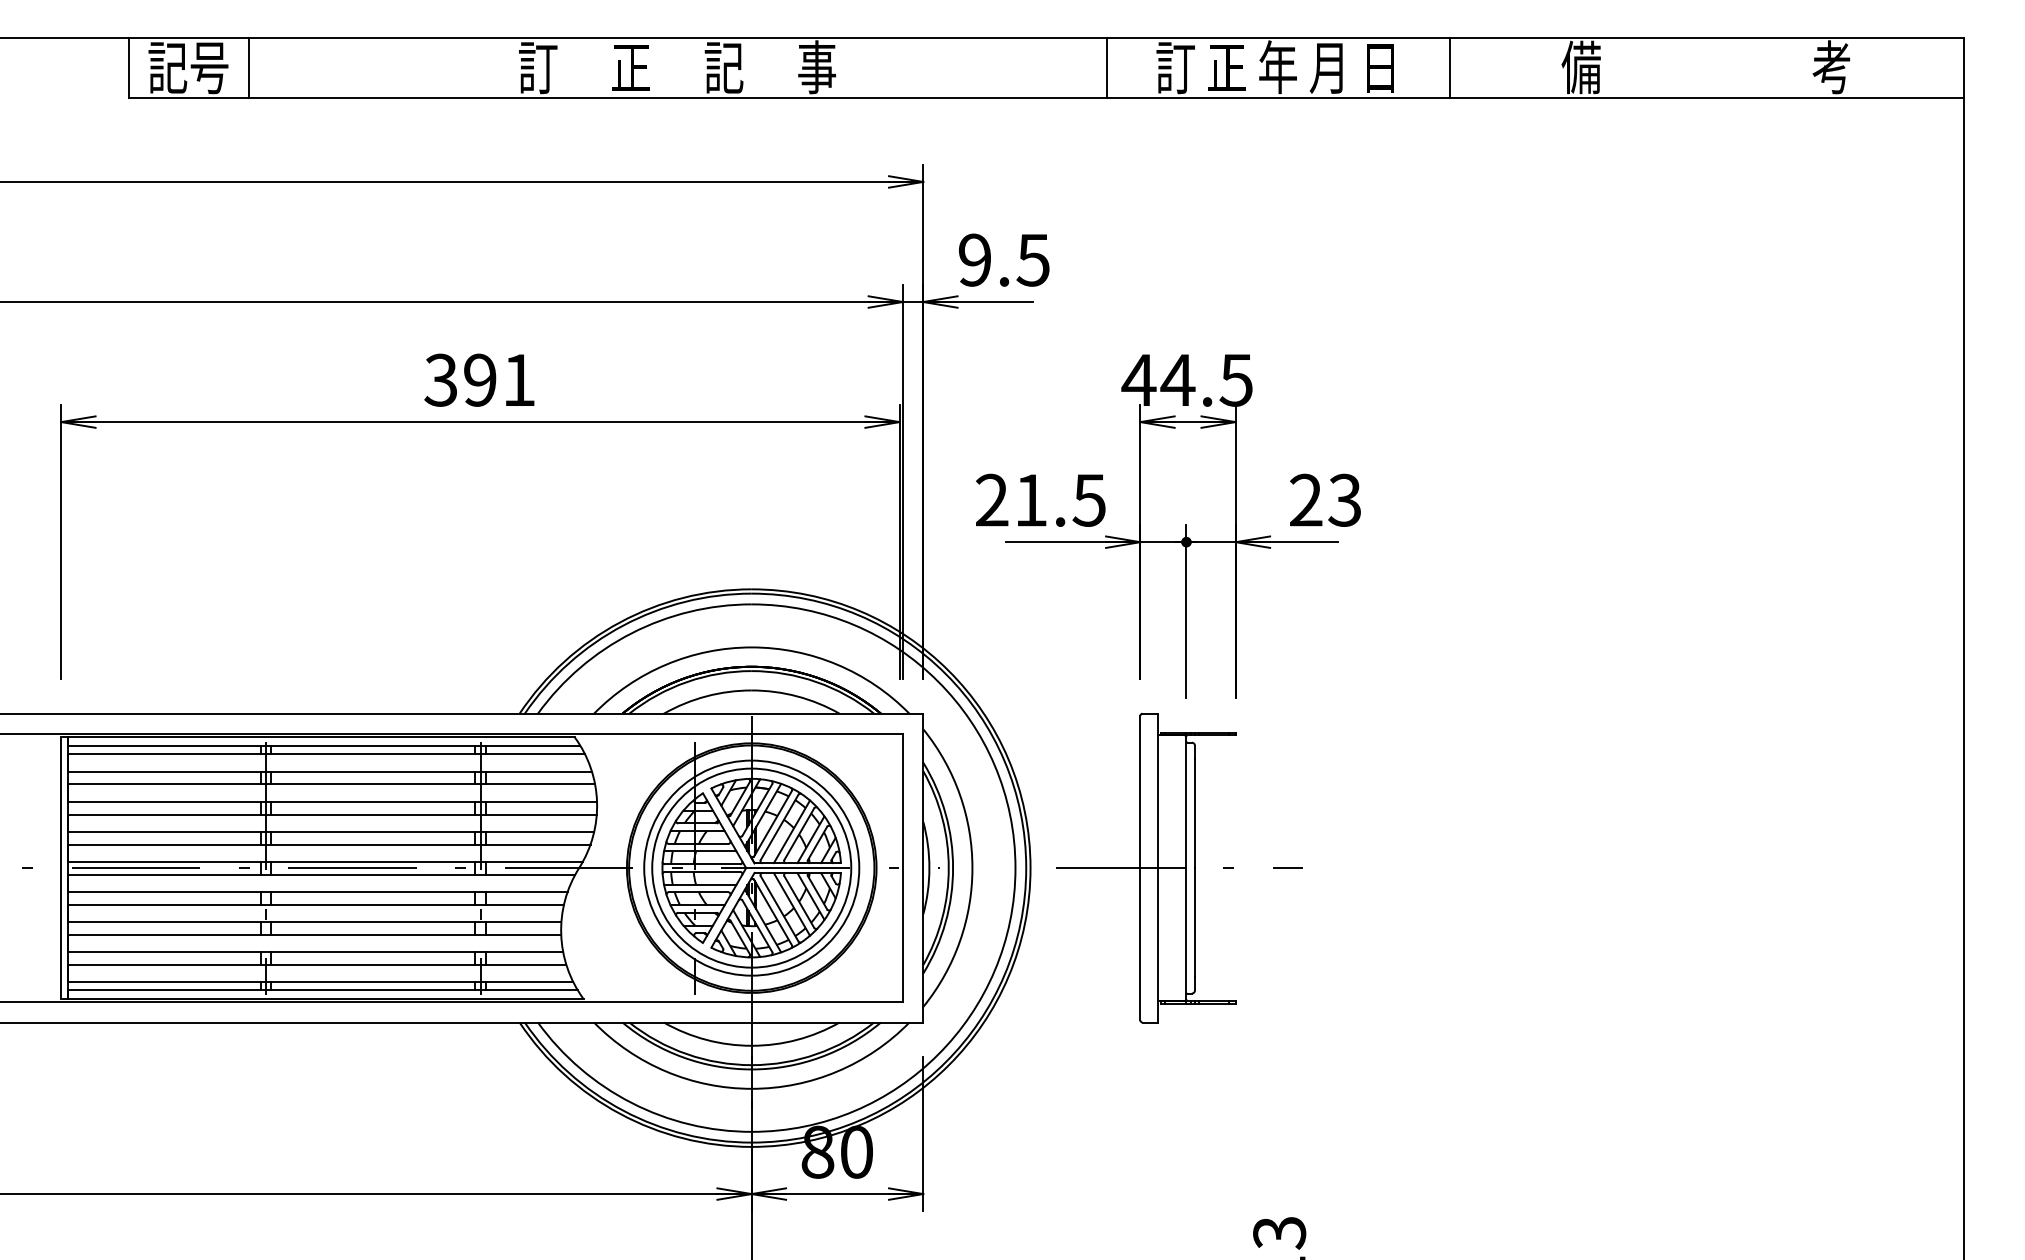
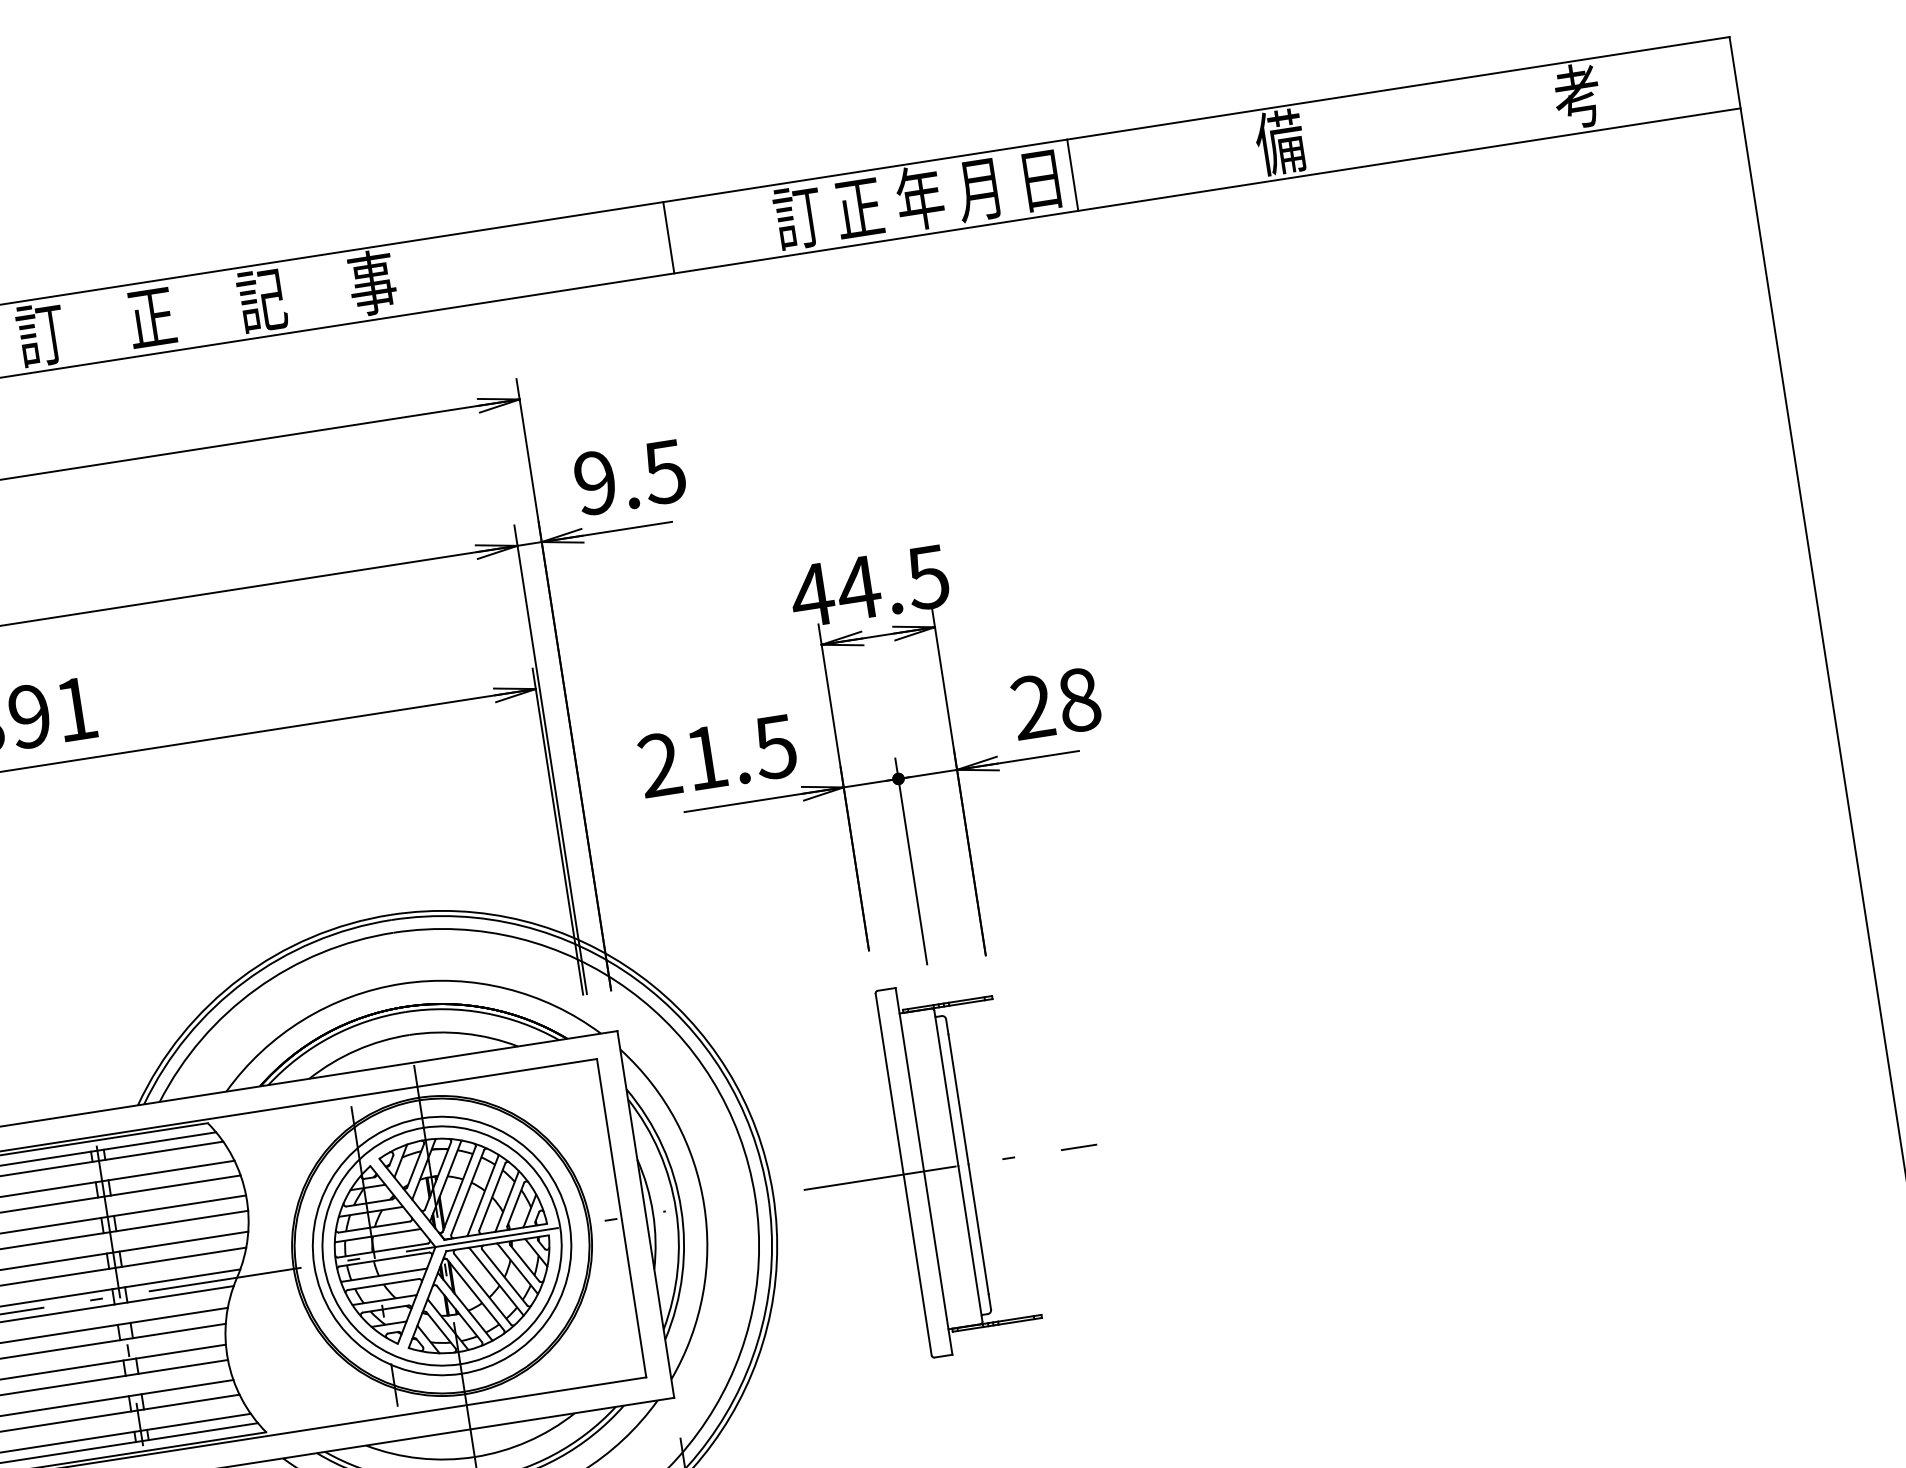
line: (1106, 67) -> (668, 237), moved
line: (1449, 67) -> (1072, 174), moved
text: (1344, 499) -> (1078, 699), 23 -> 28

